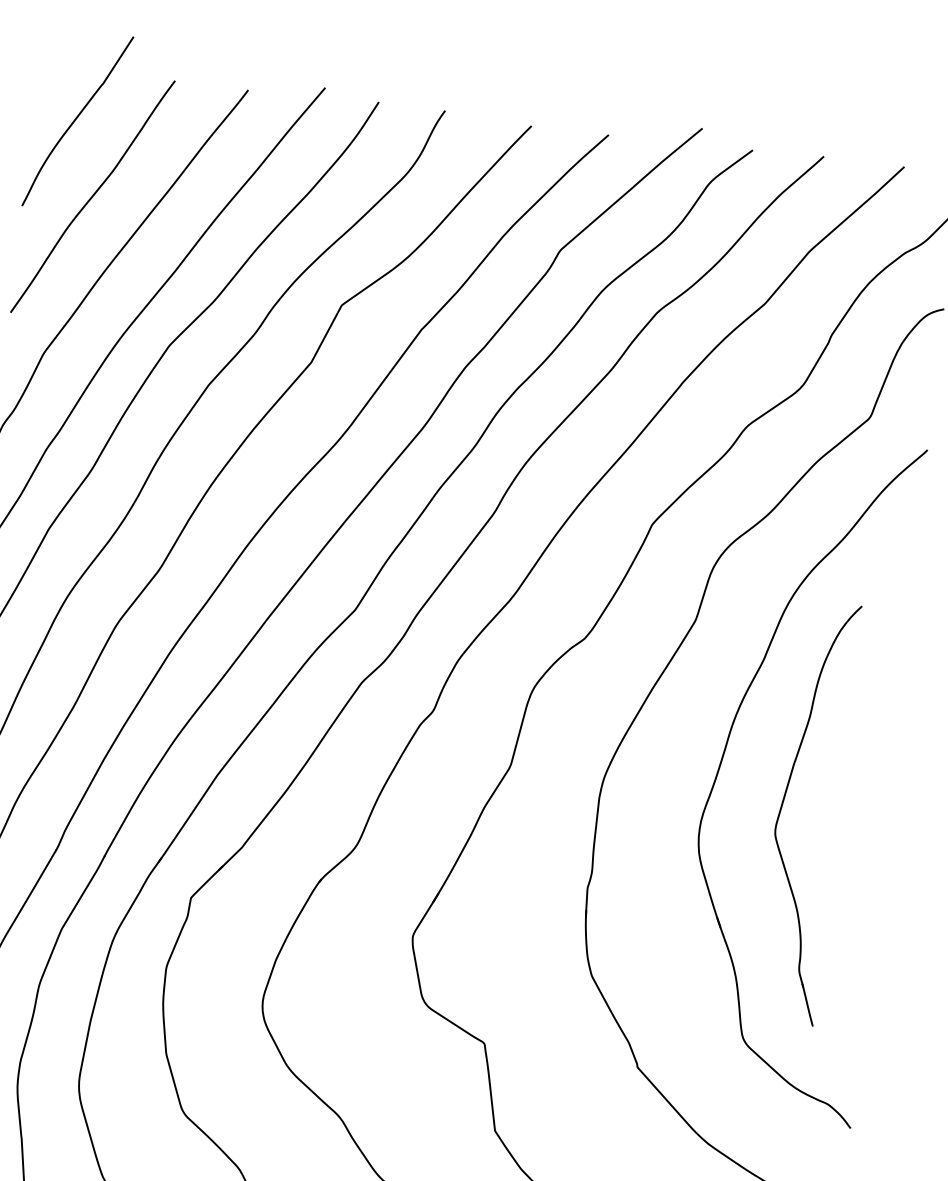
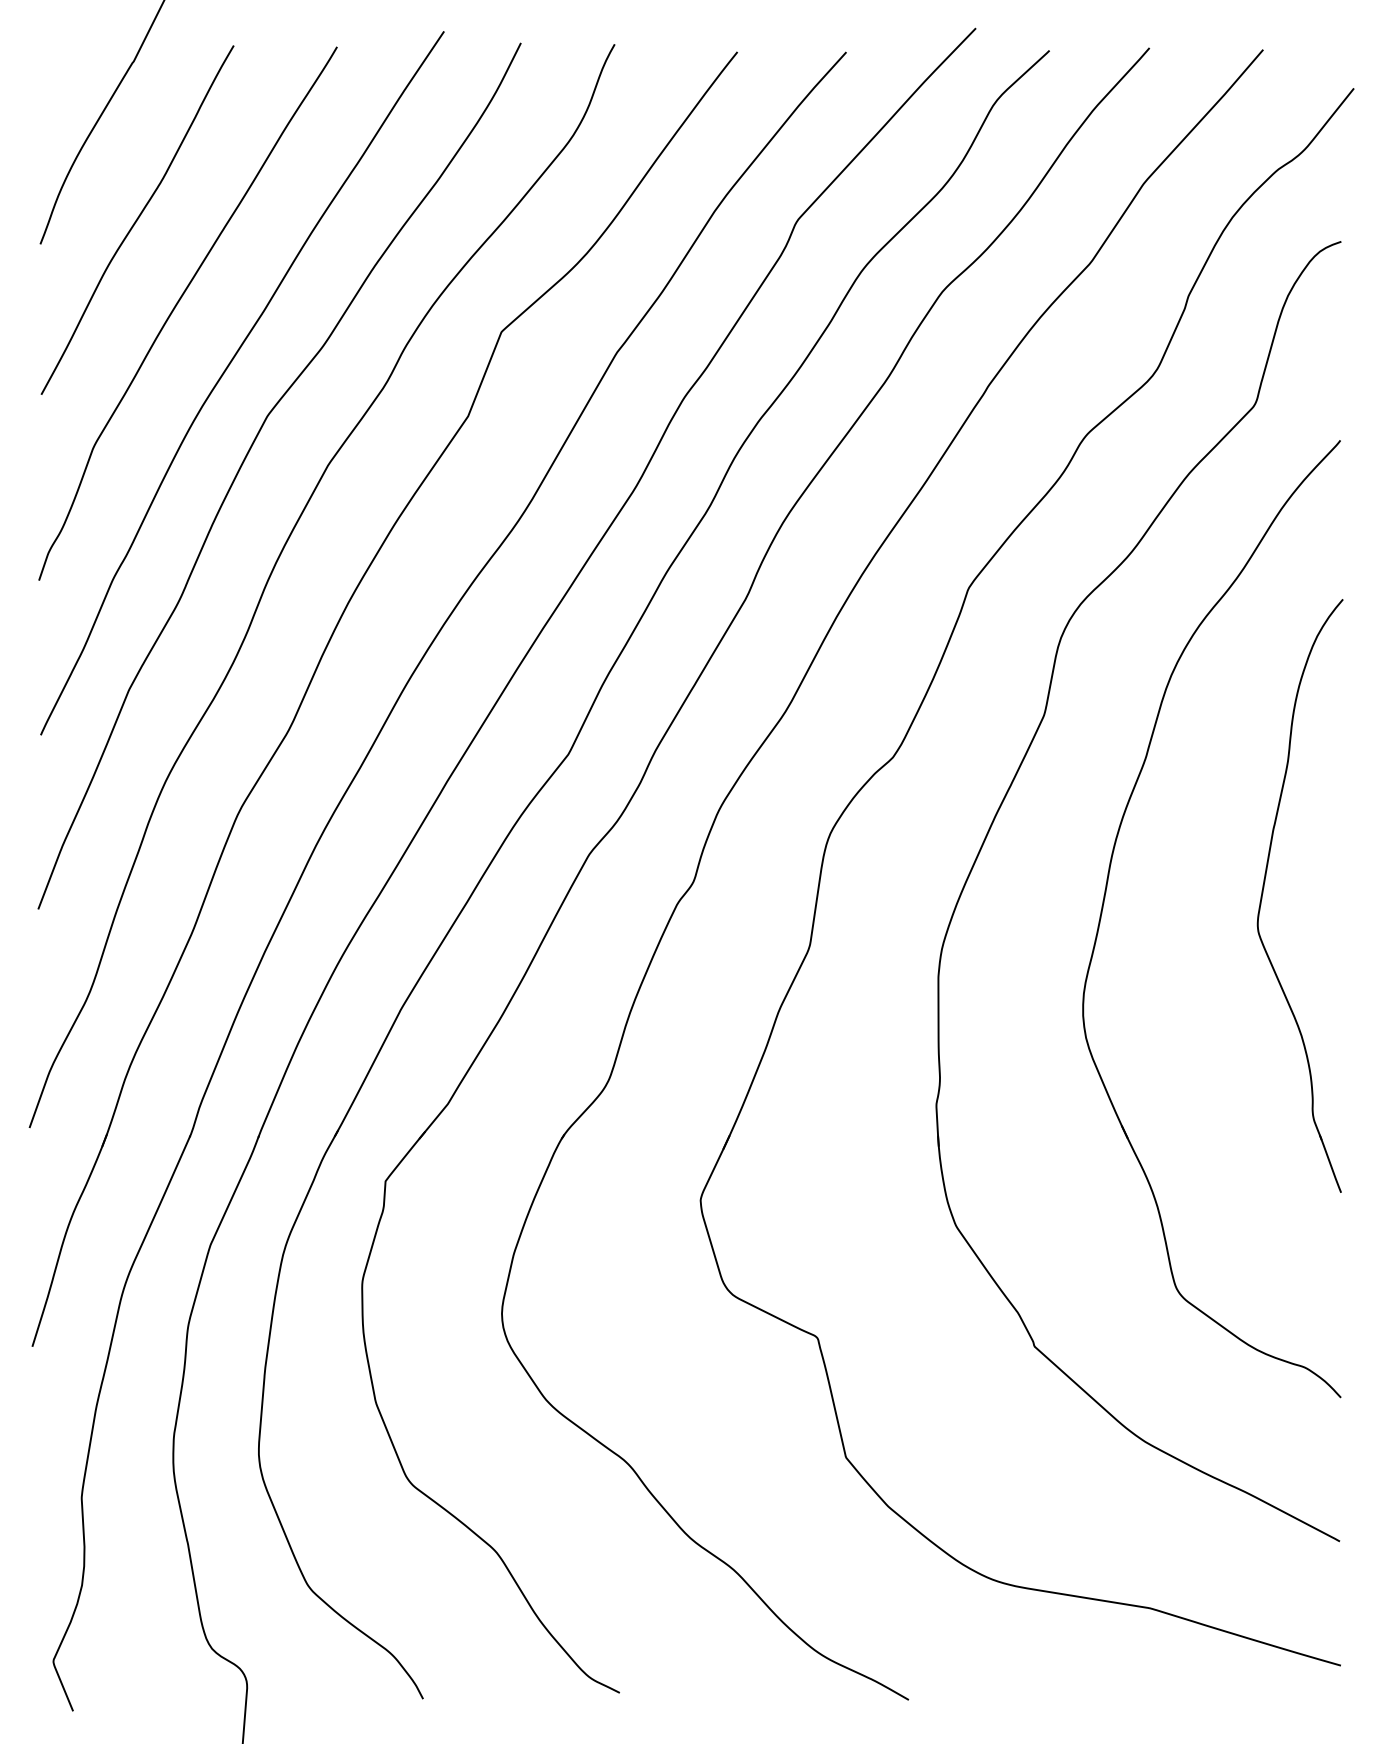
part: (783, 804) -> (1264, 887), moved

